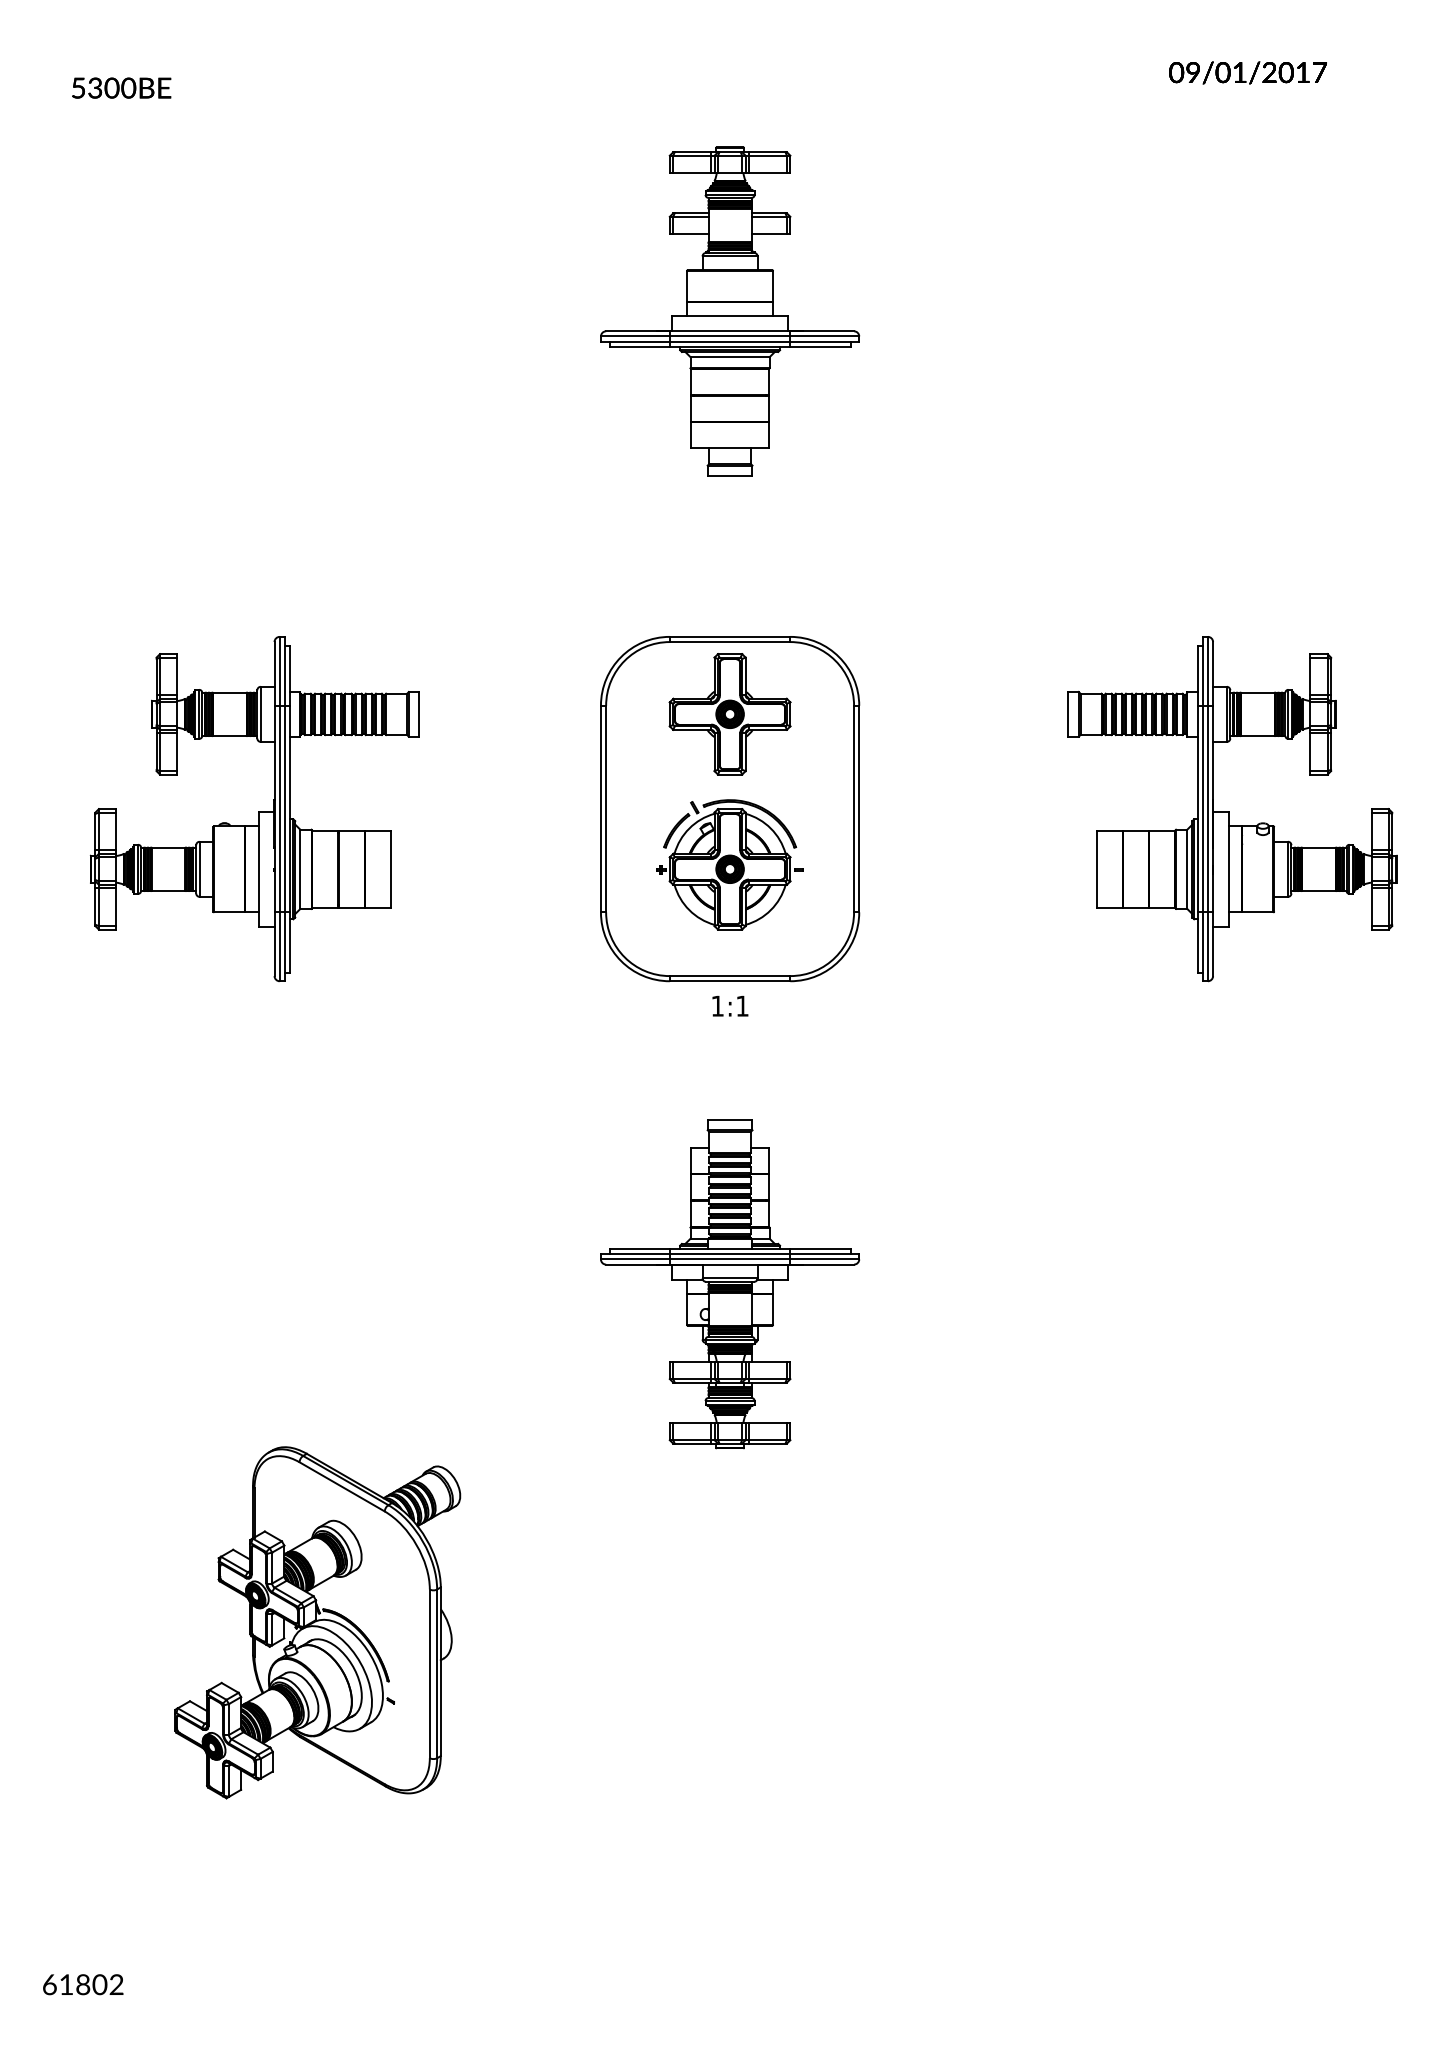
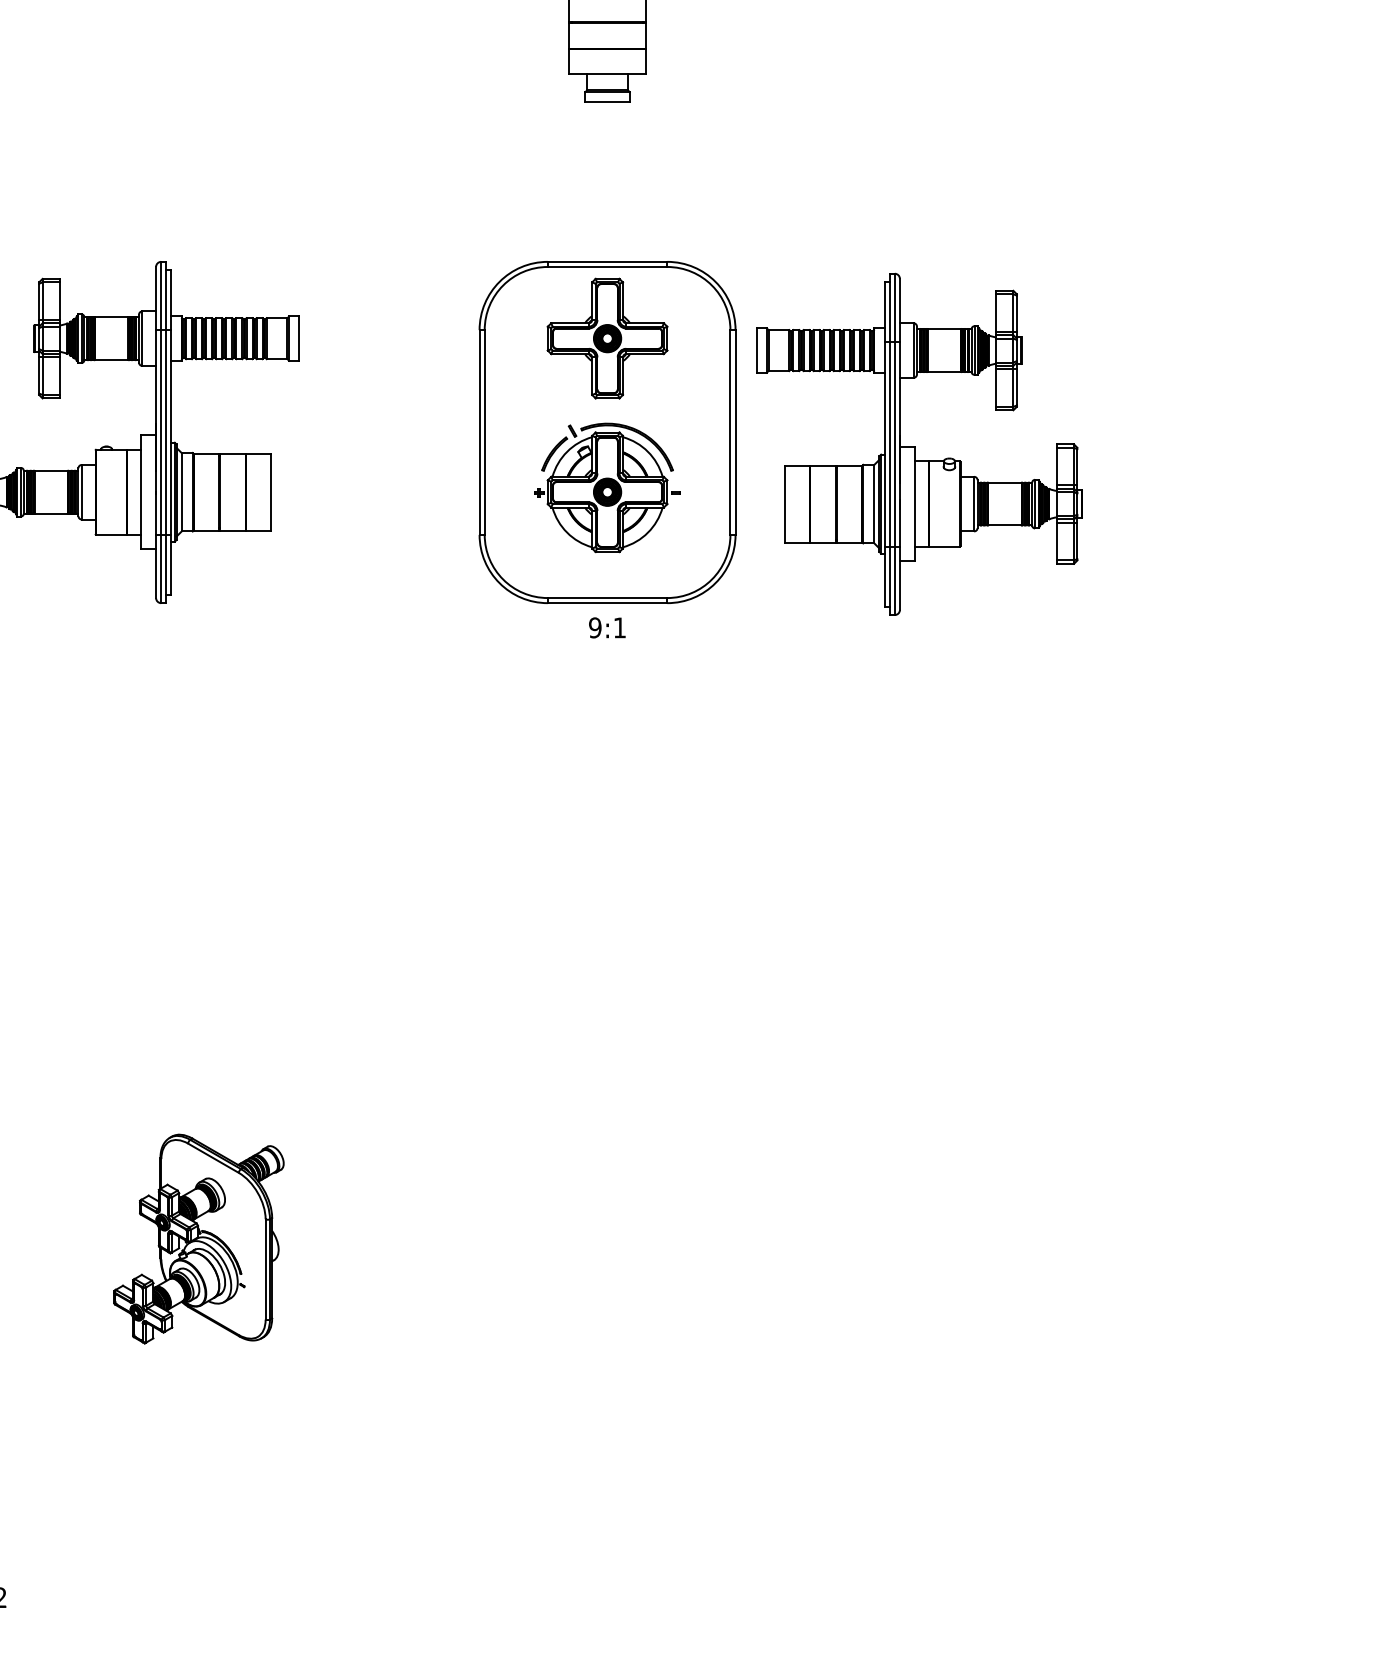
part: (1232, 809) -> (919, 444), moved
text: (717, 1005) -> (595, 627), 1:1 -> 9:1
part: (730, 1284) -> (607, 903), removed
part: (317, 1622) -> (198, 1238), size x0.6

